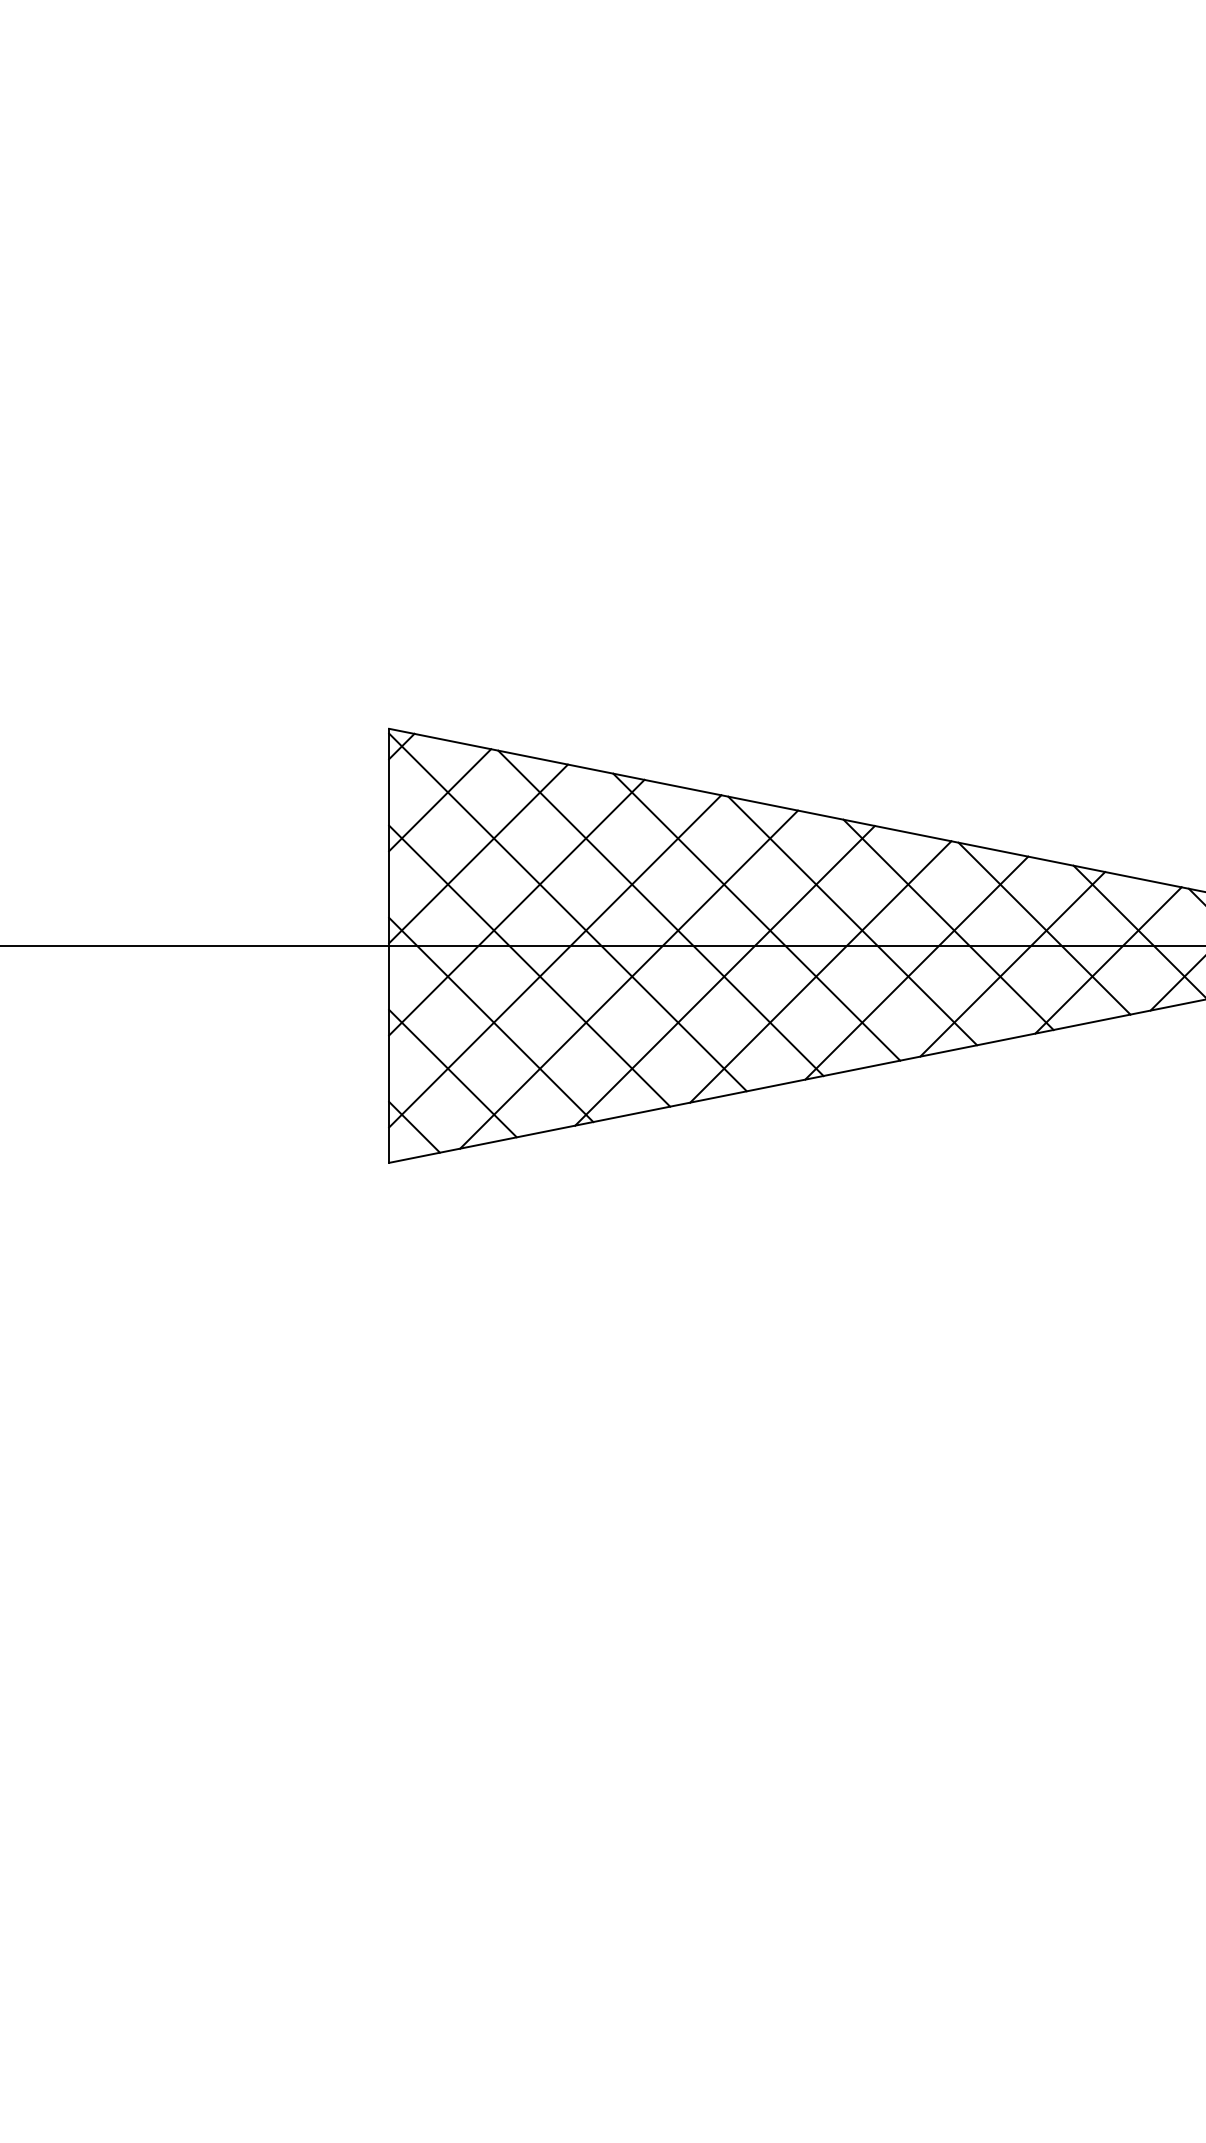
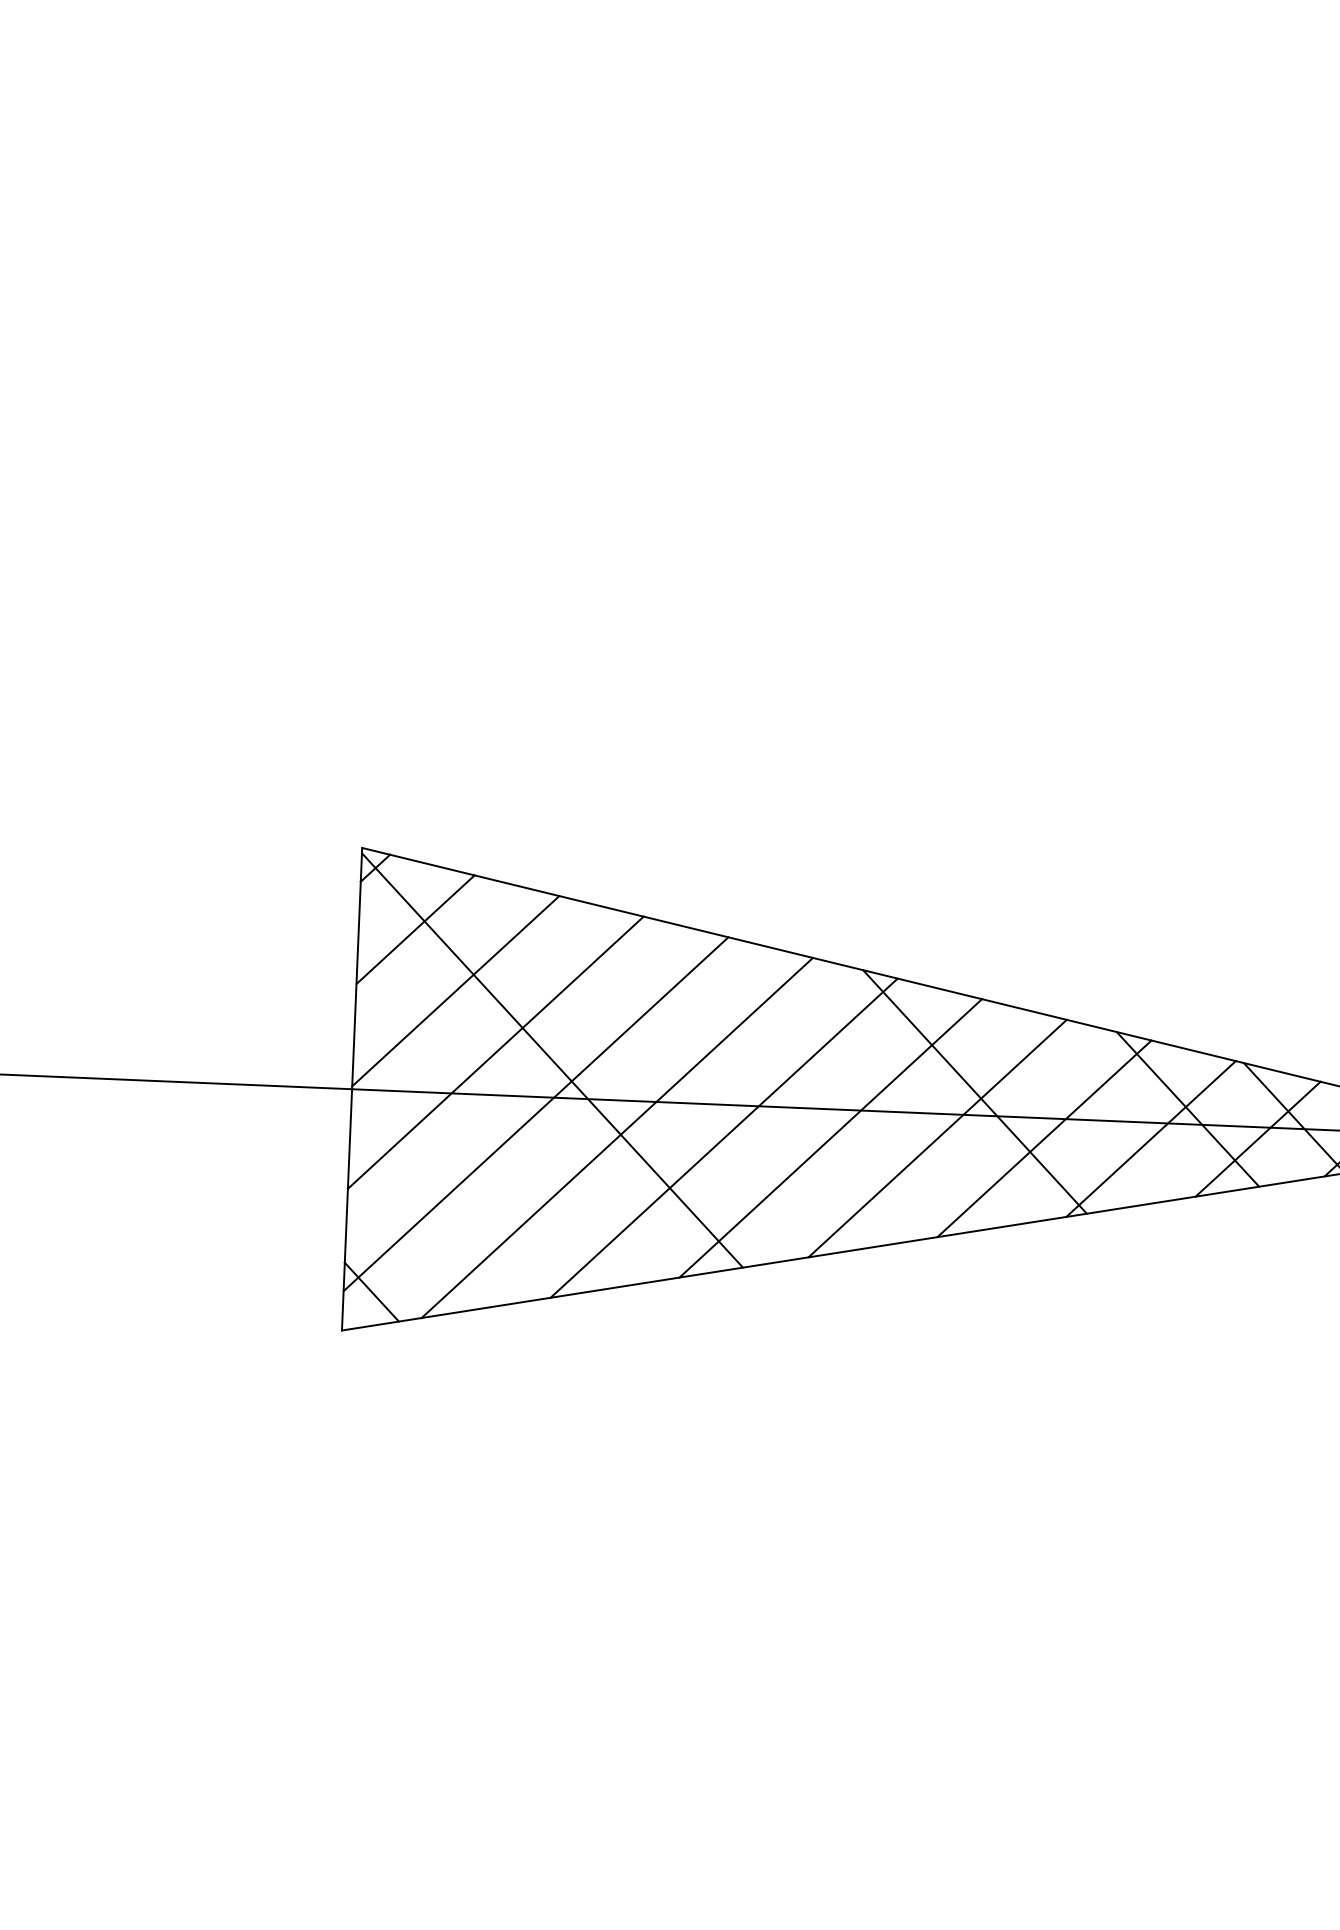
line: (660, 913) -> (655, 1065), removed
line: (756, 916) -> (761, 1073), removed
line: (852, 920) -> (868, 1082), removed
line: (1044, 928) -> (1081, 1100), removed
line: (529, 965) -> (507, 1117), removed
line: (491, 1019) -> (462, 1175), removed
line: (452, 1073) -> (416, 1234), removed

